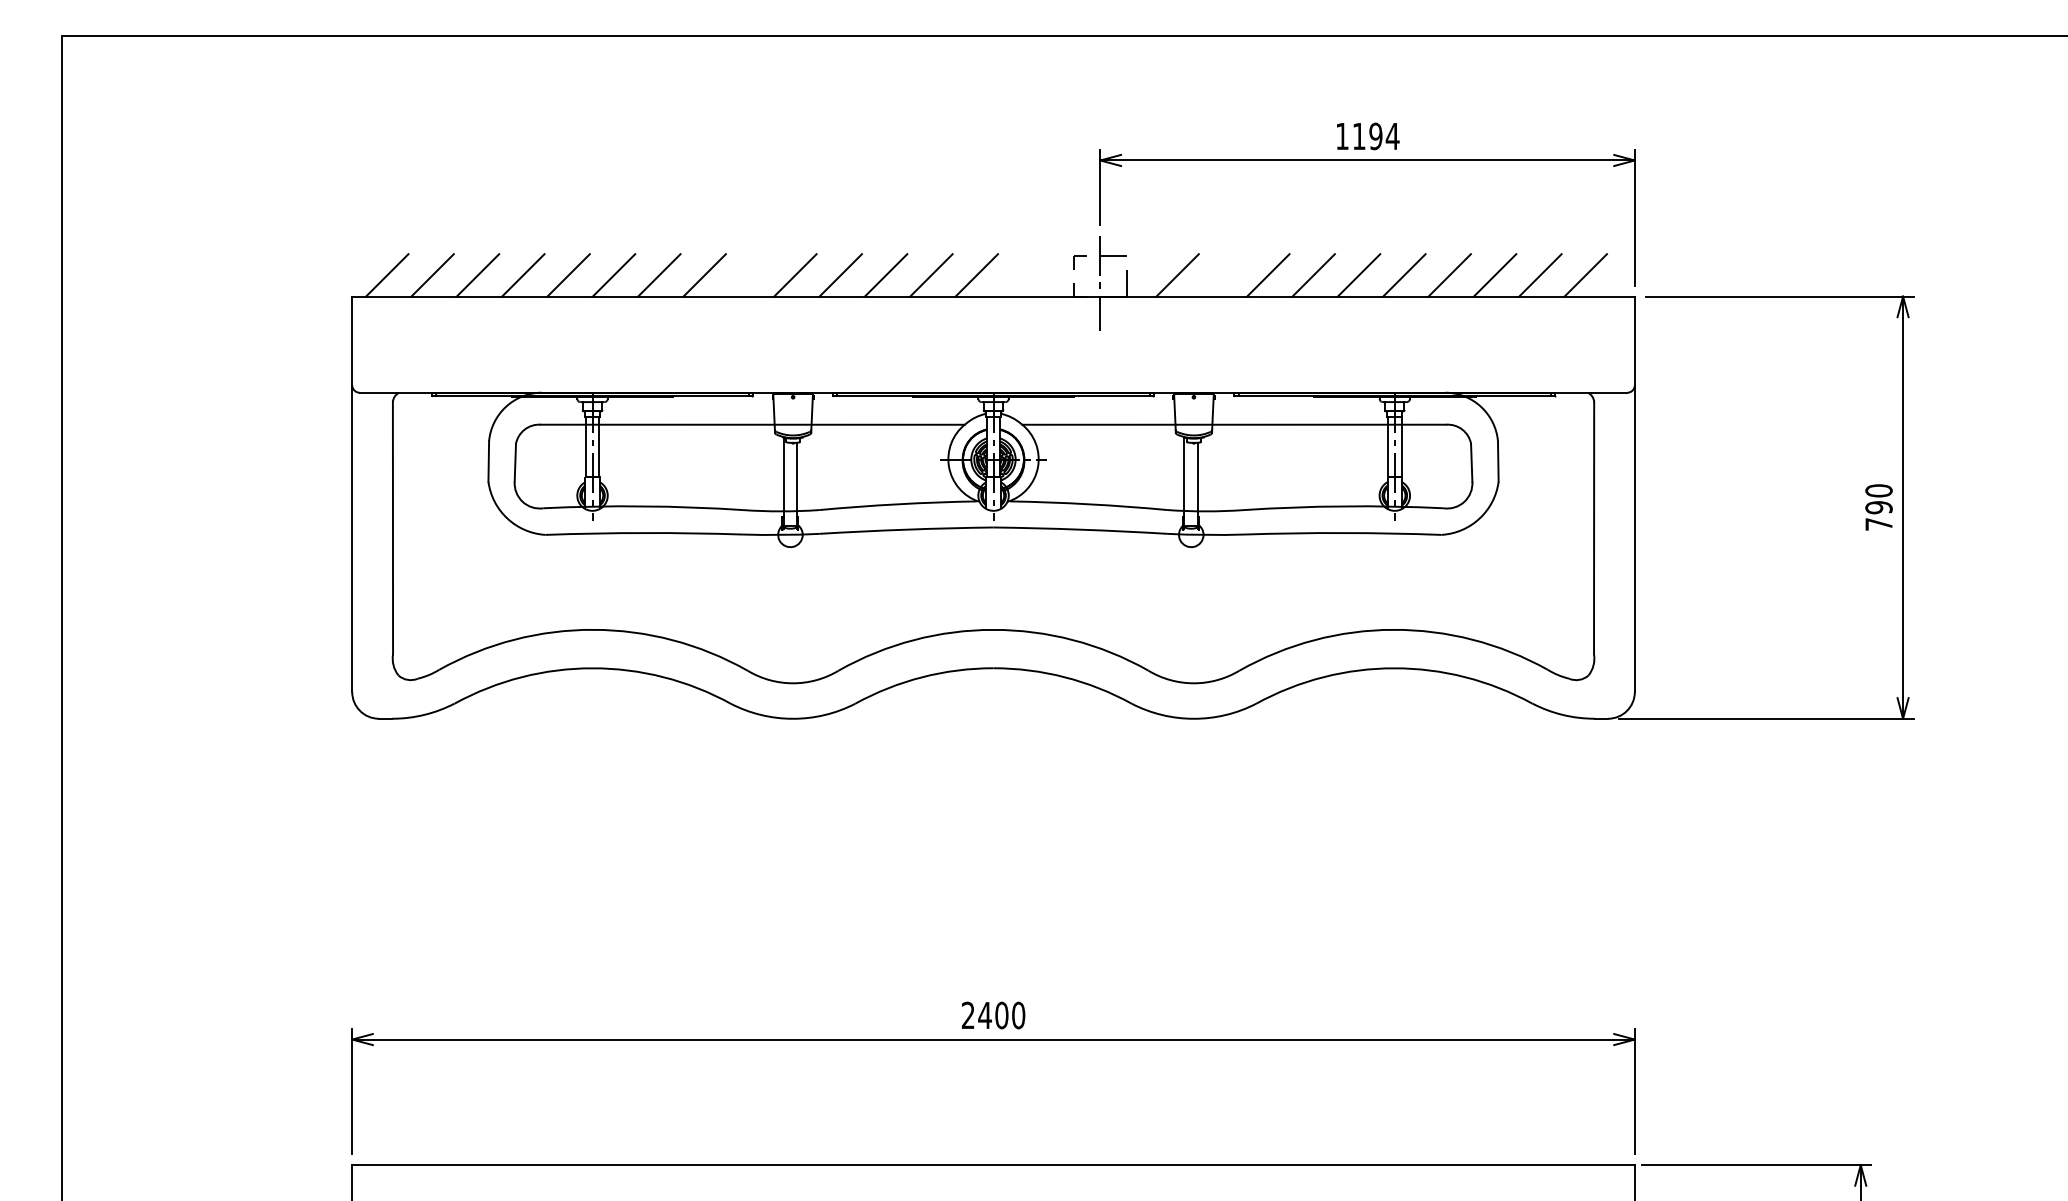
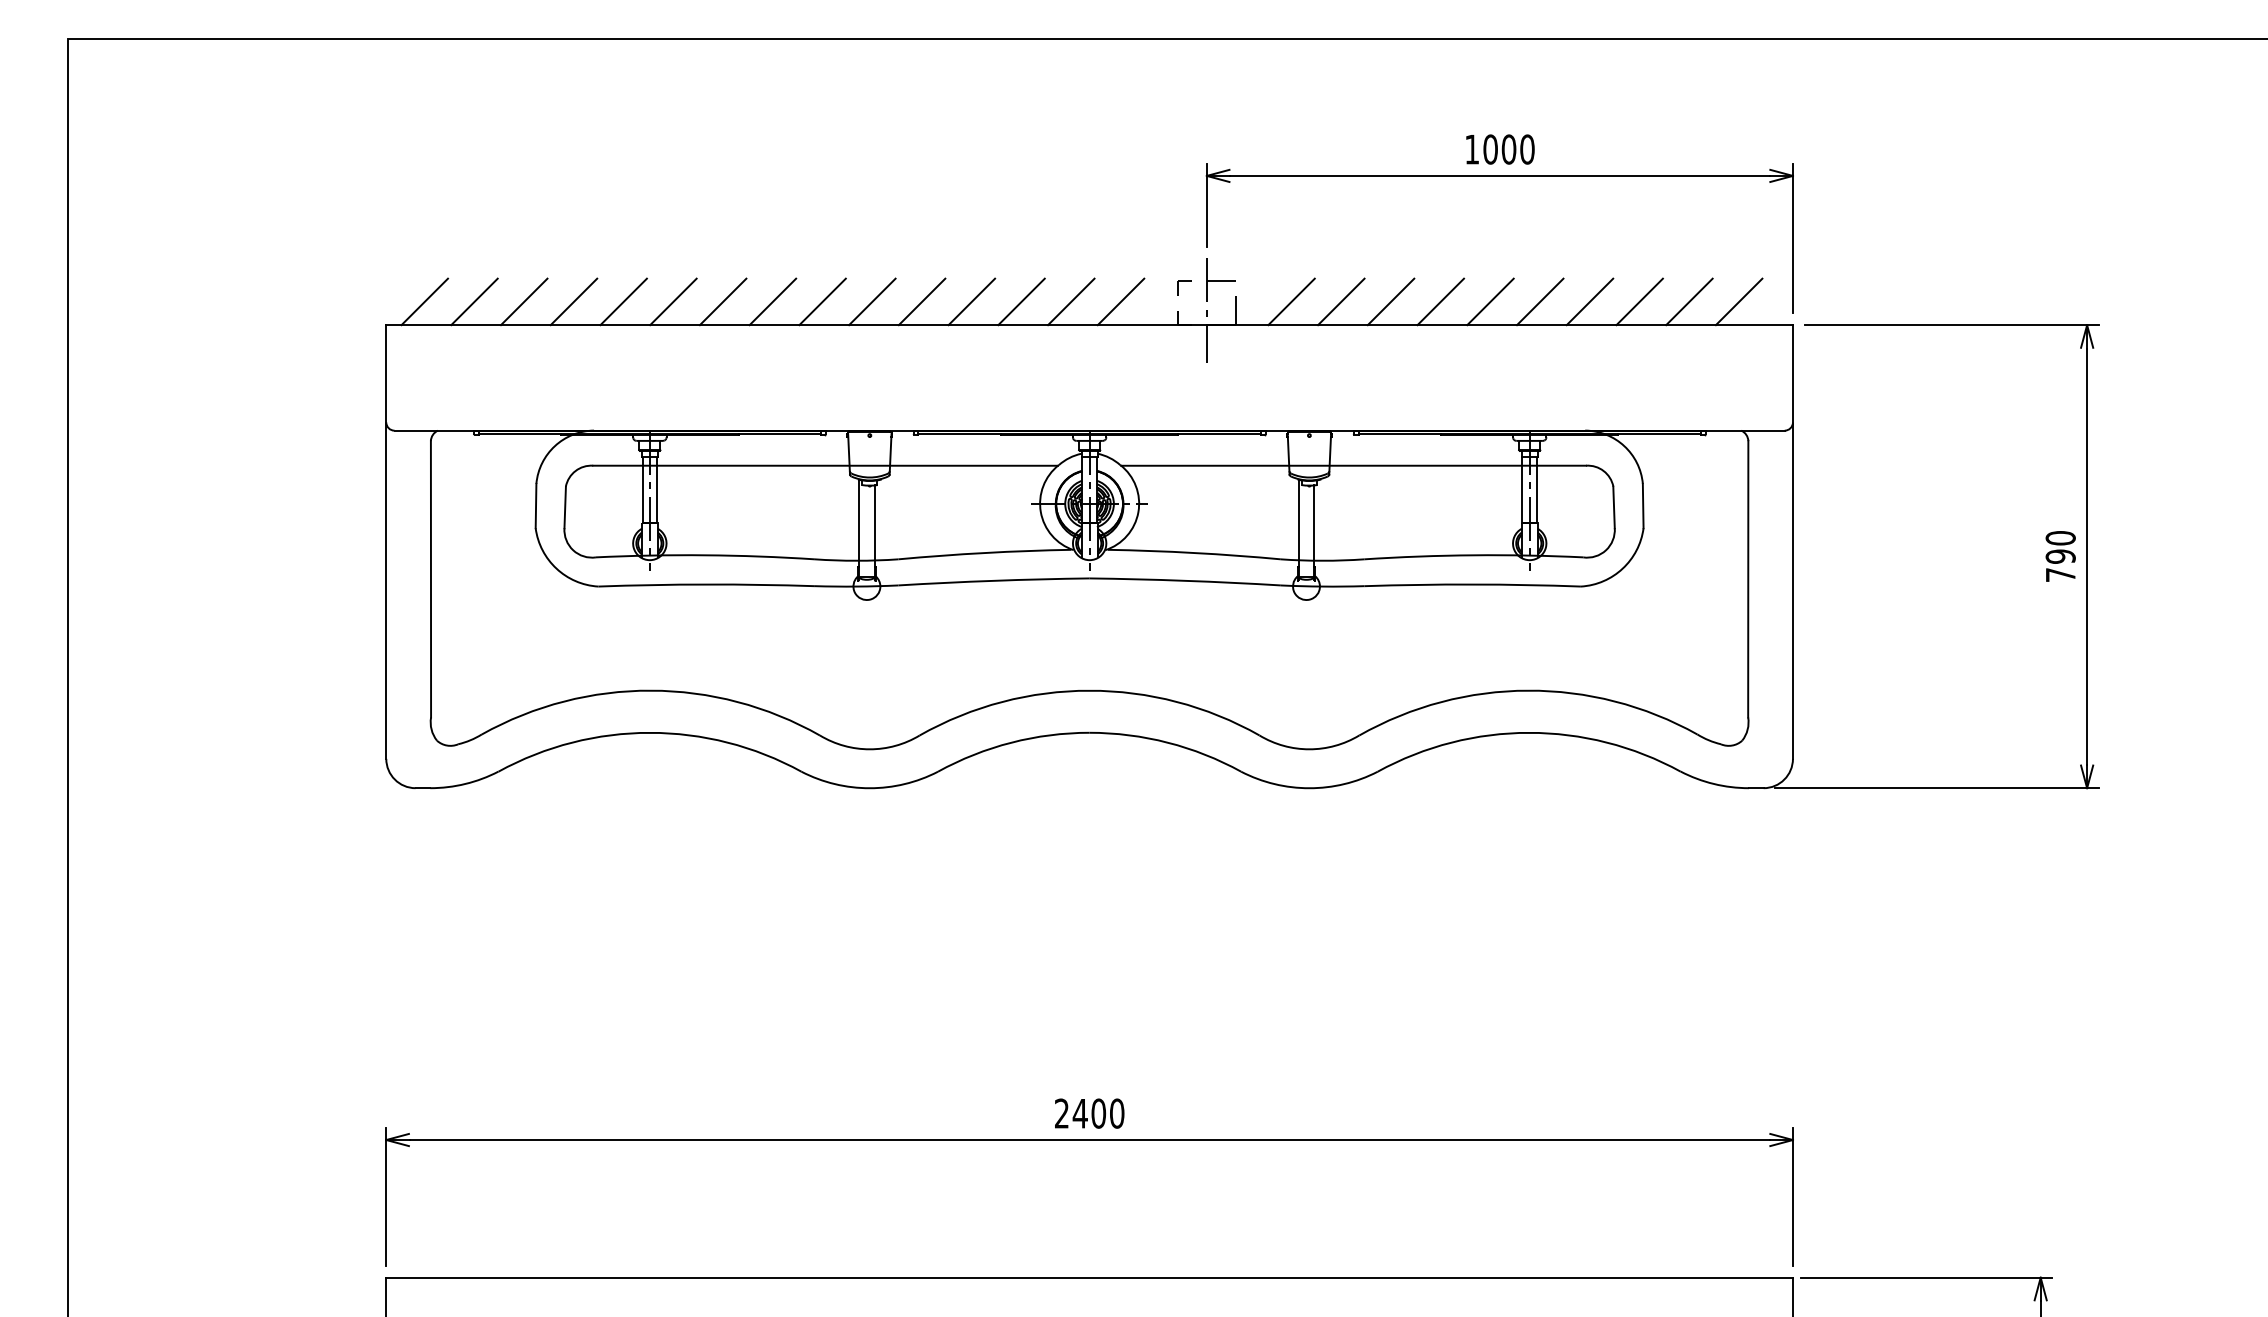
text: (1375, 136) -> (1508, 149), 1194 -> 1000
line: (749, 275) -> (821, 302), added
line: (1021, 275) -> (1120, 302), added
line: (1222, 275) -> (1340, 302), added

